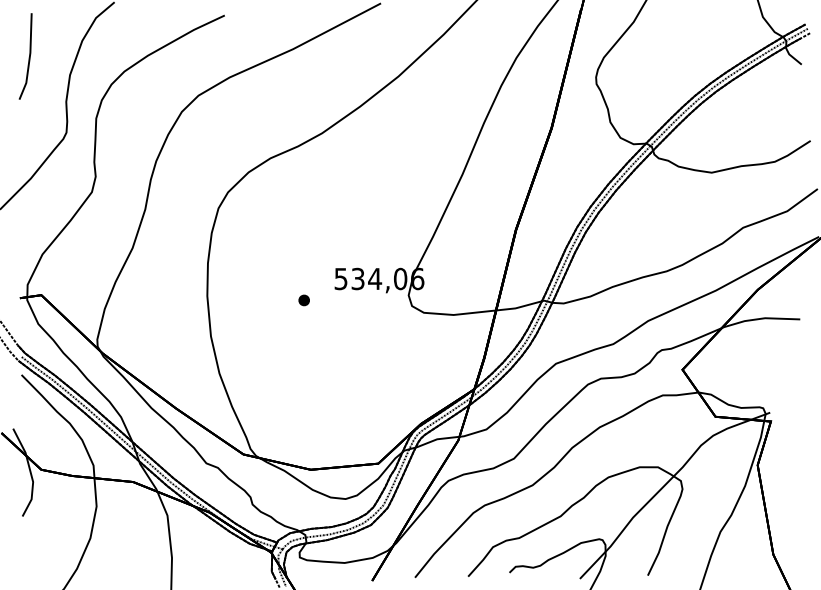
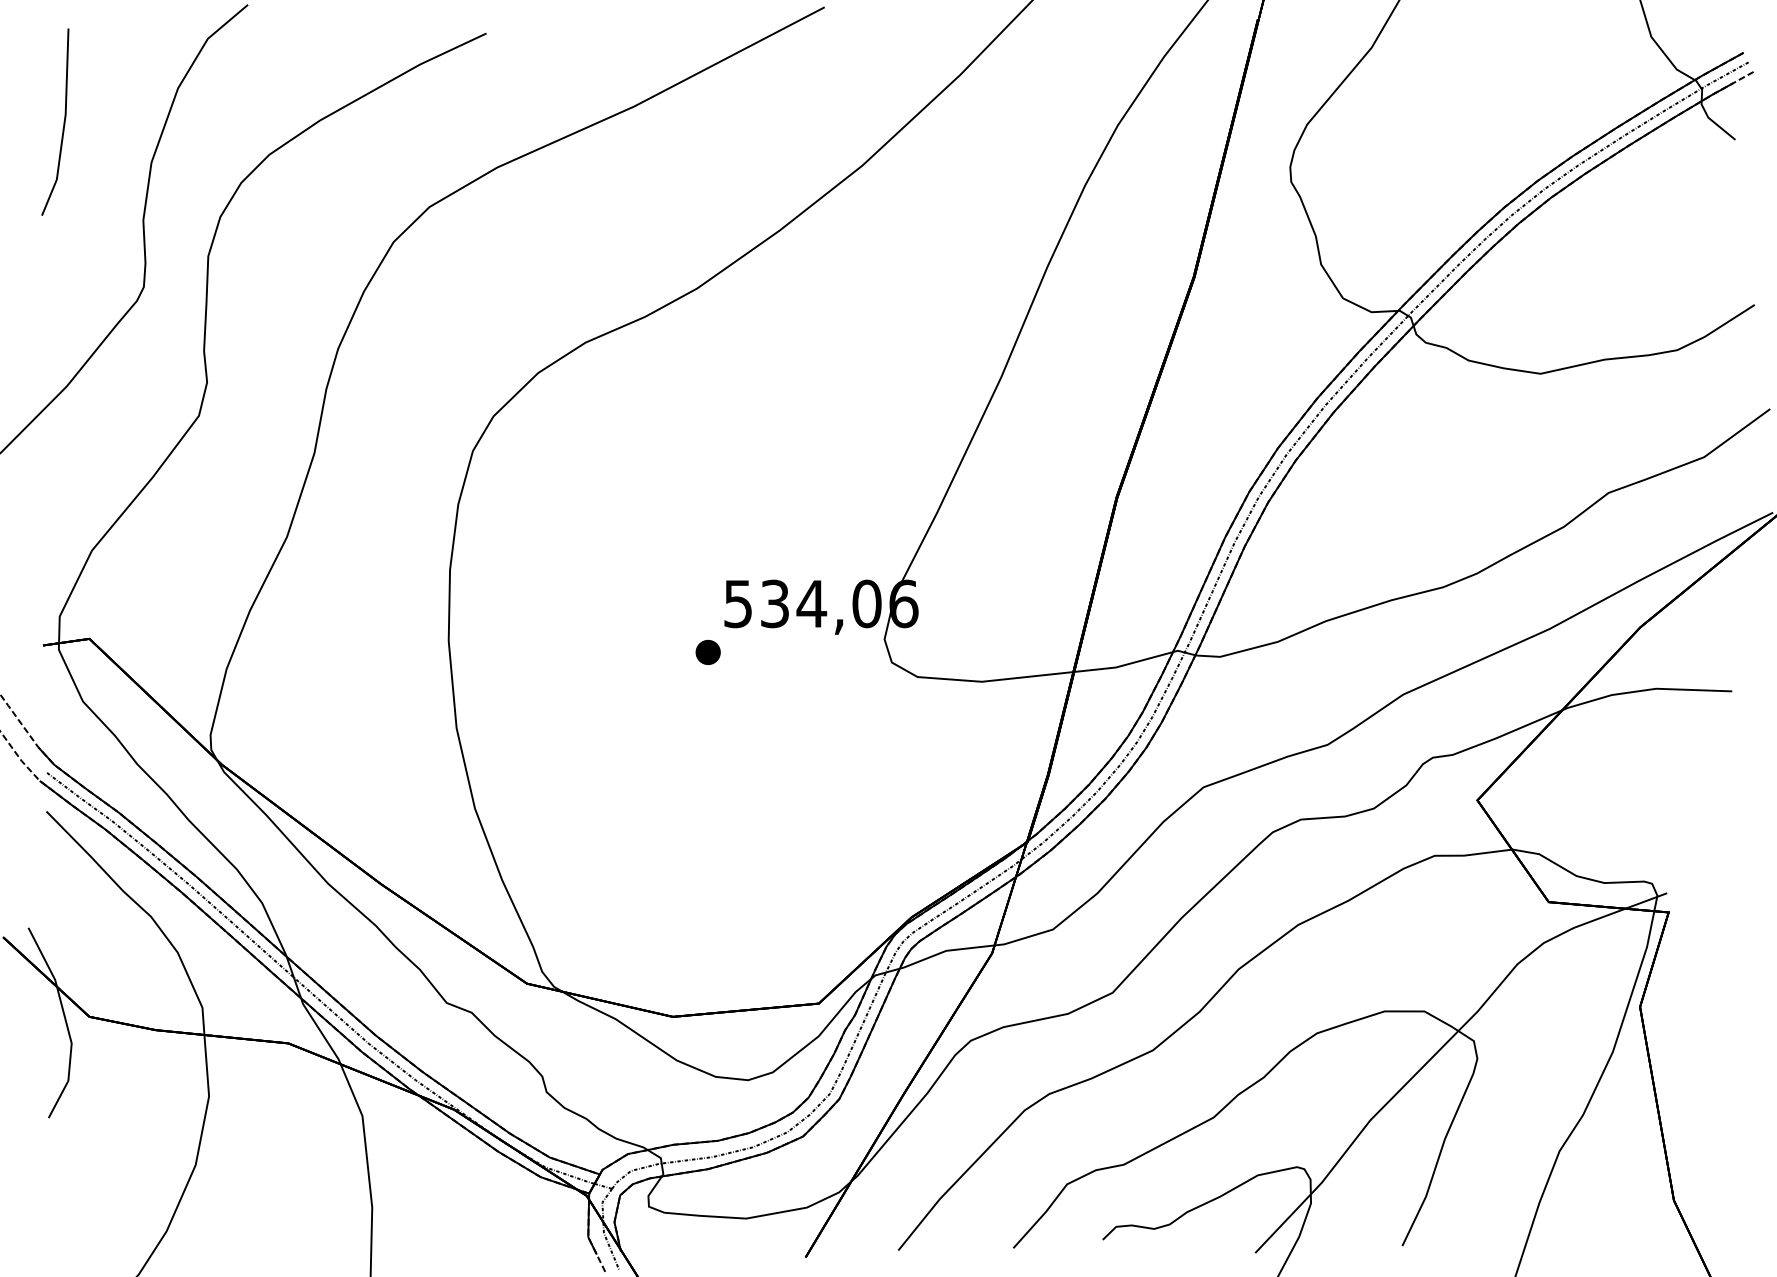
part: (303, 300) -> (706, 652), moved

